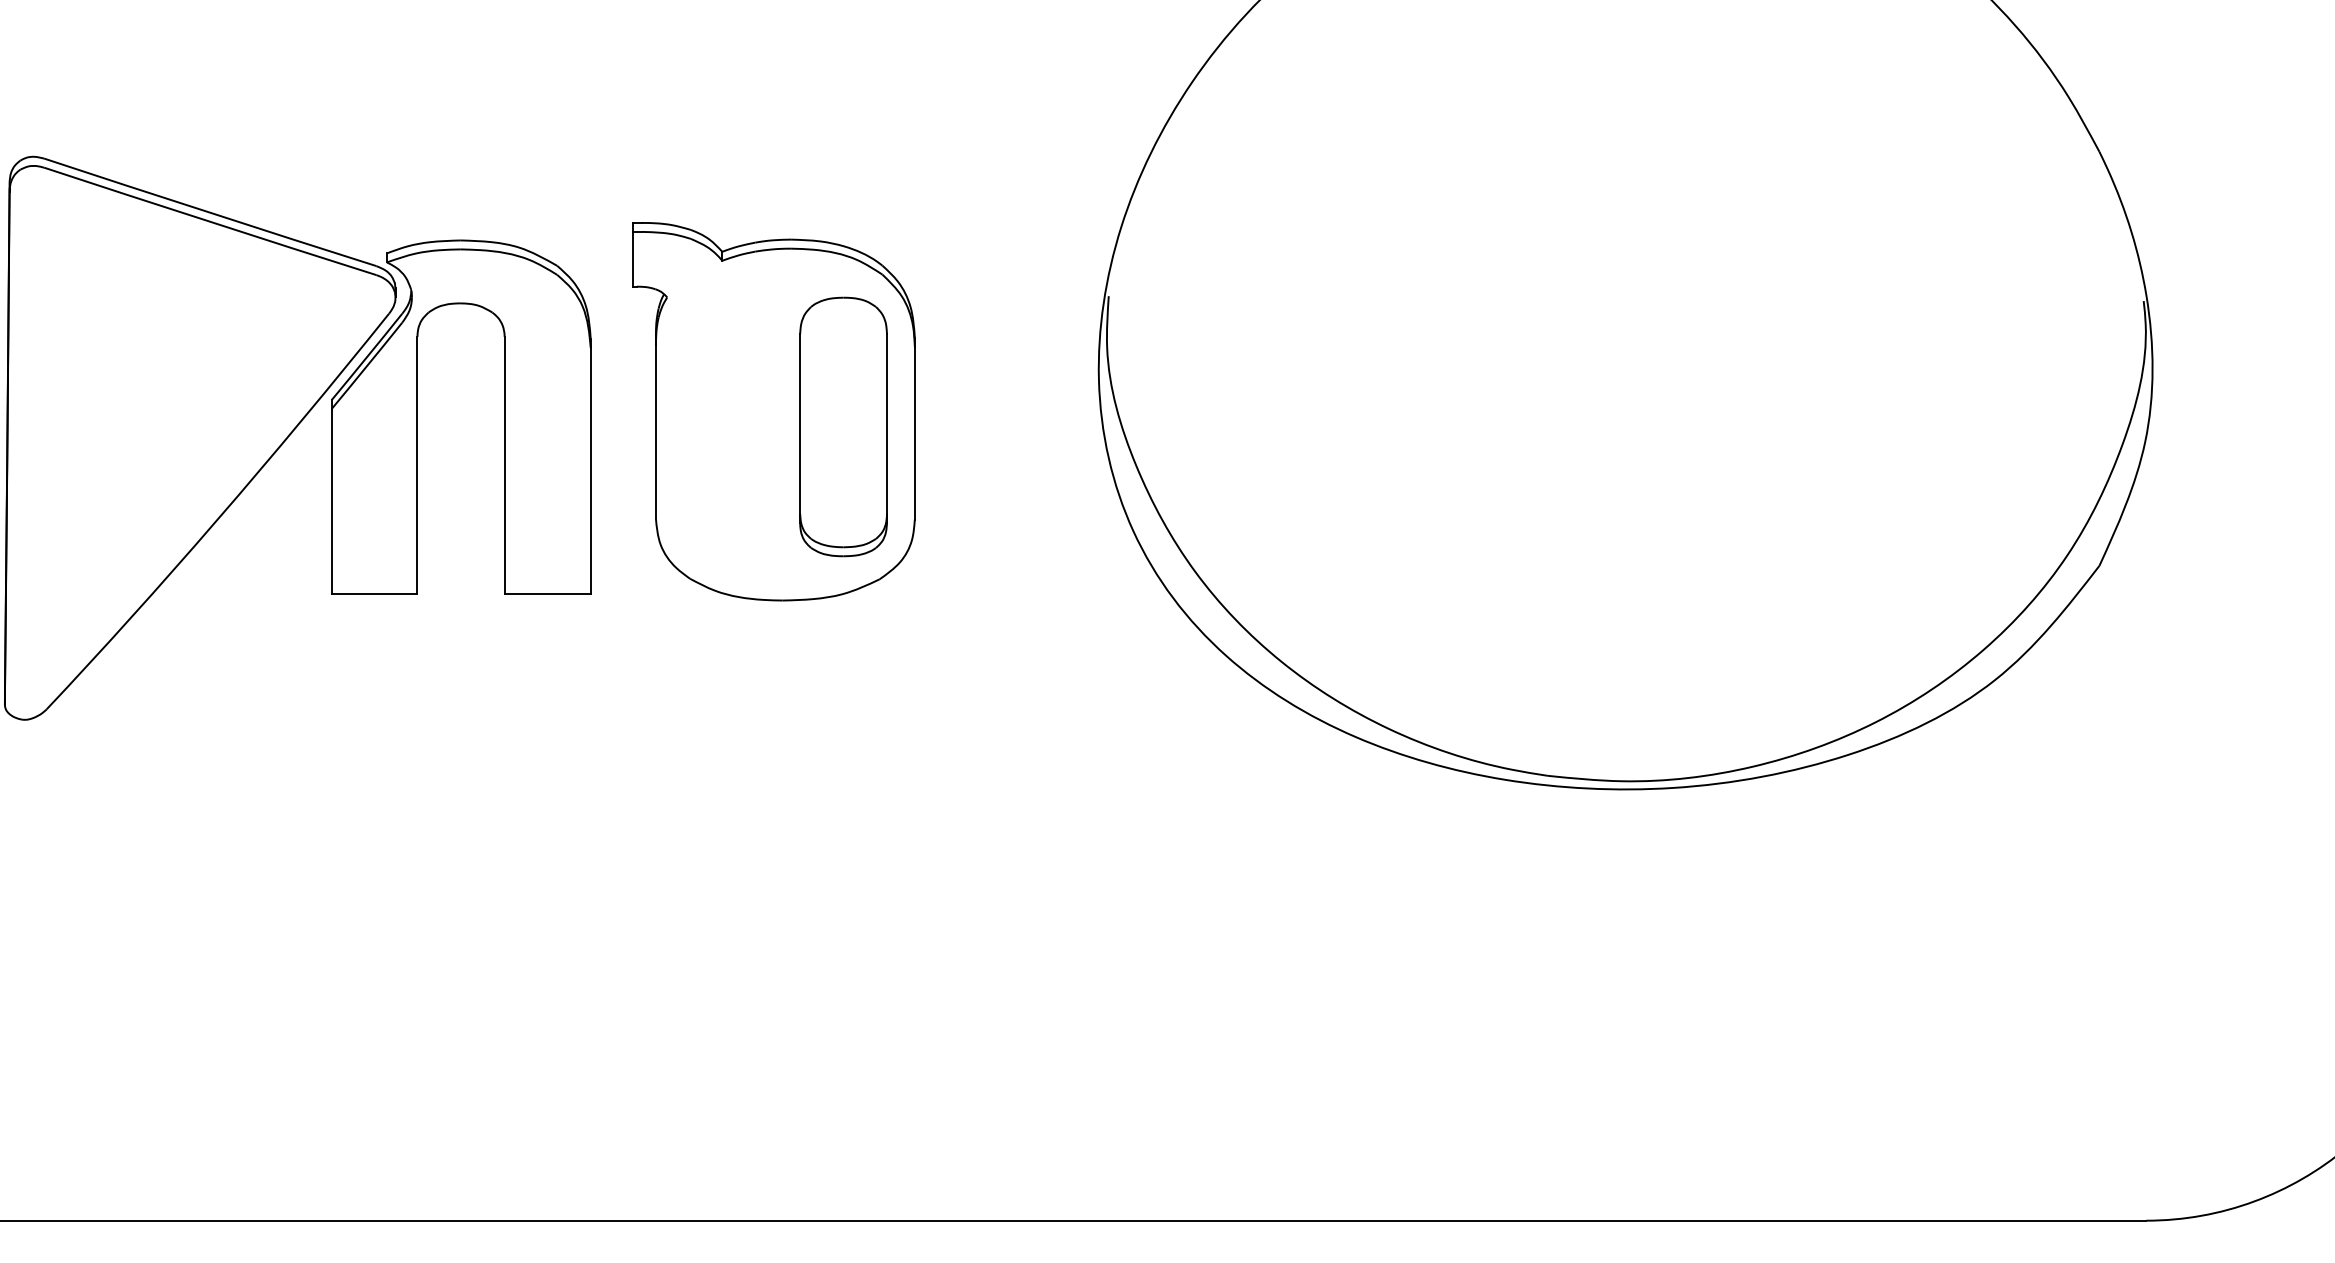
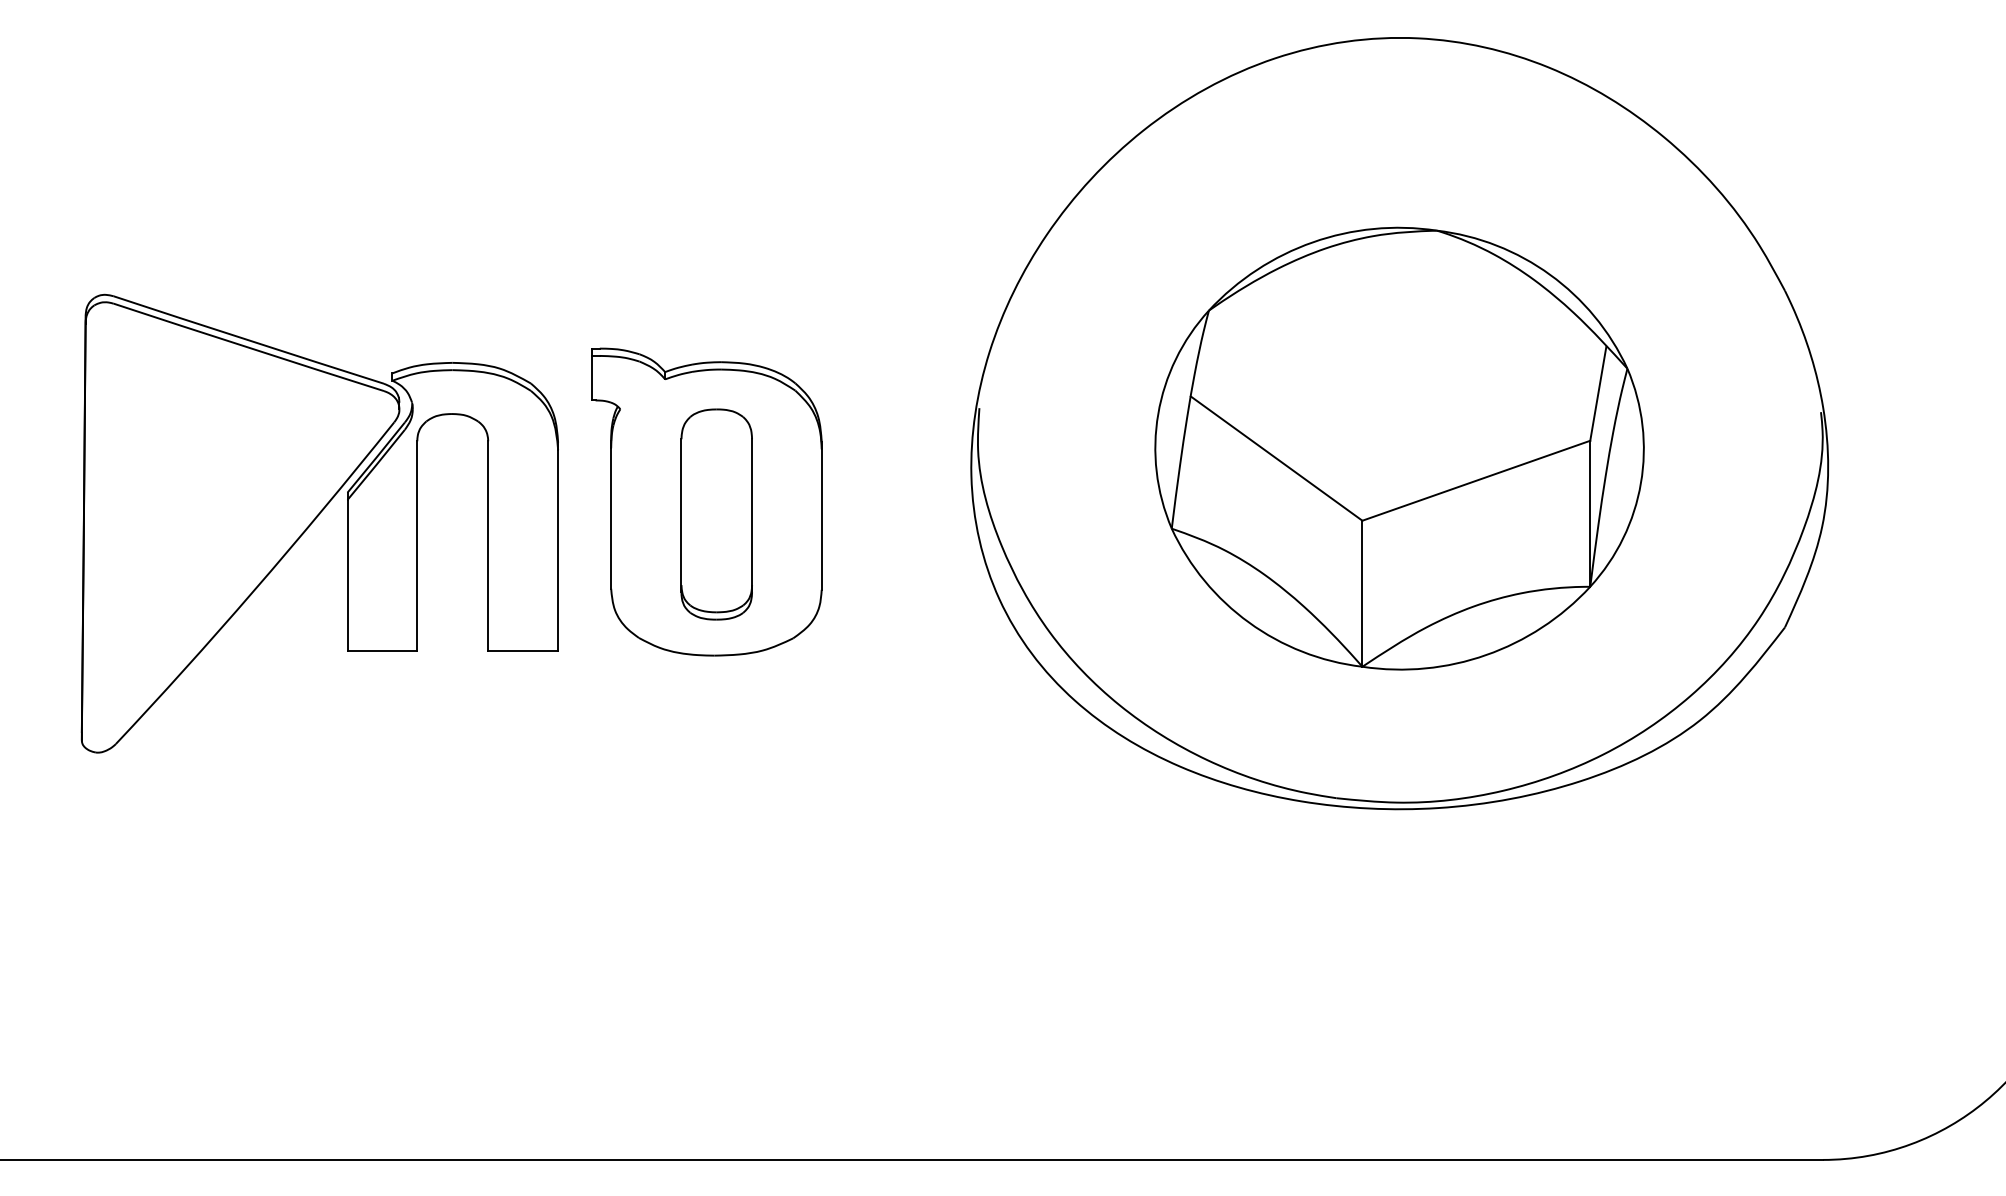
part: (1625, 345) -> (1399, 448), added
part: (843, 426) -> (716, 514), moved

